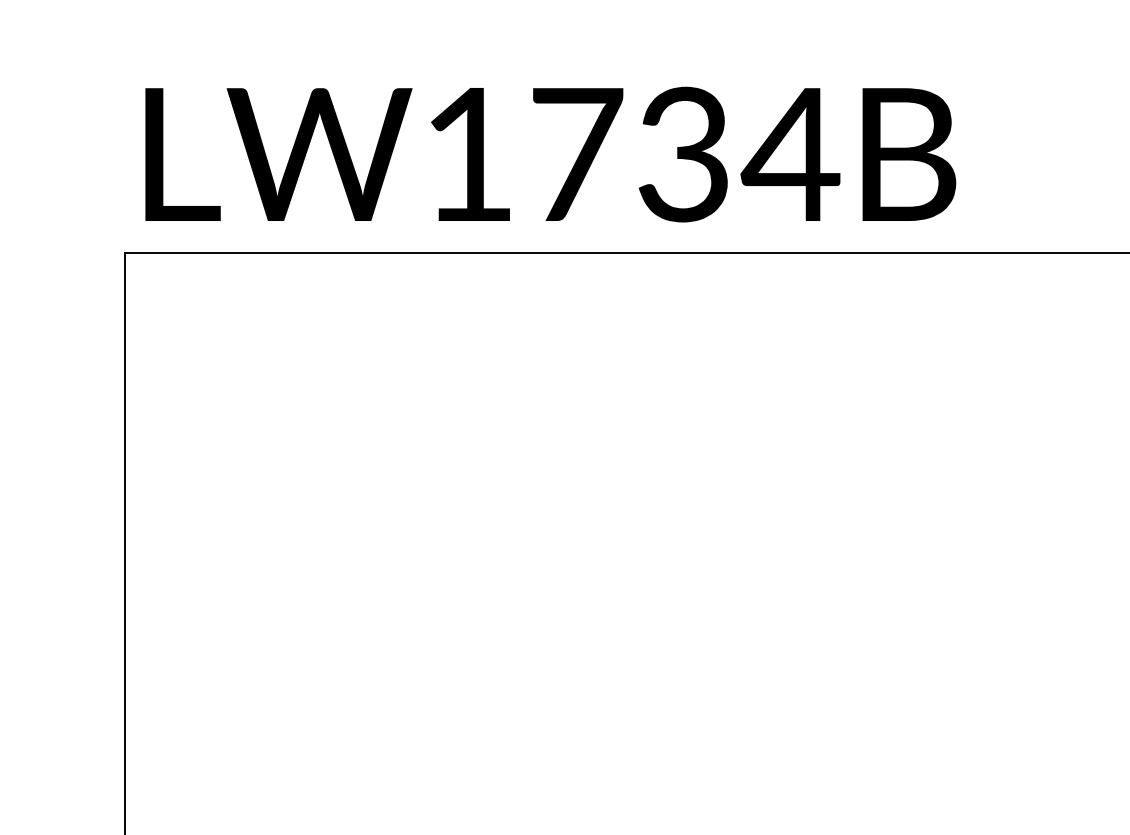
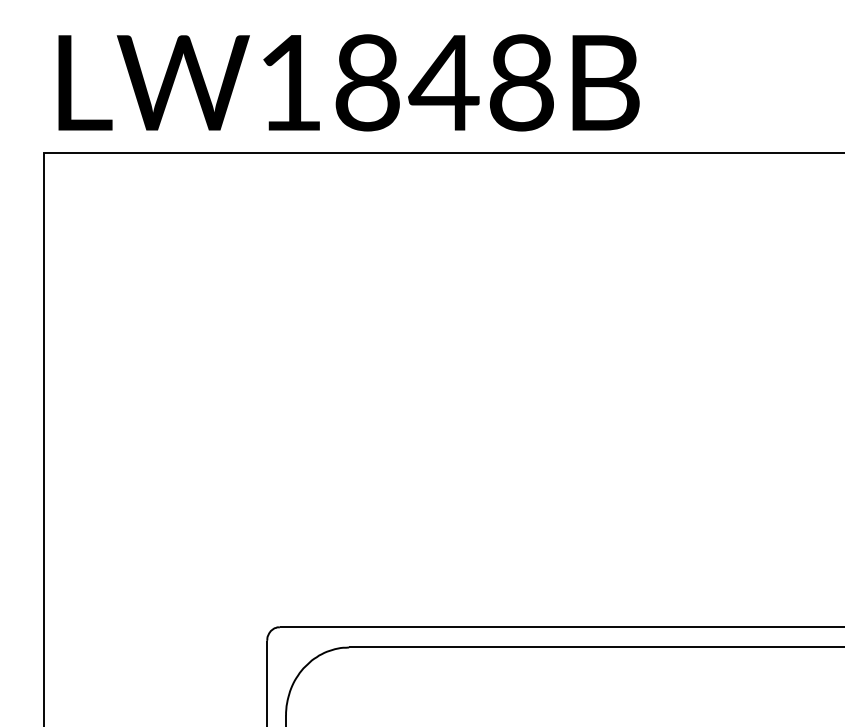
text: (685, 154) -> (445, 82), LW1734B -> LW1848B

